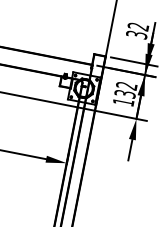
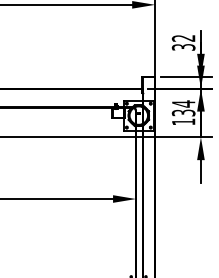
text: (126, 85) -> (183, 103), 132 -> 134

